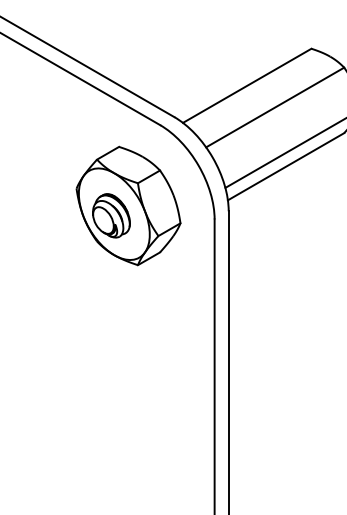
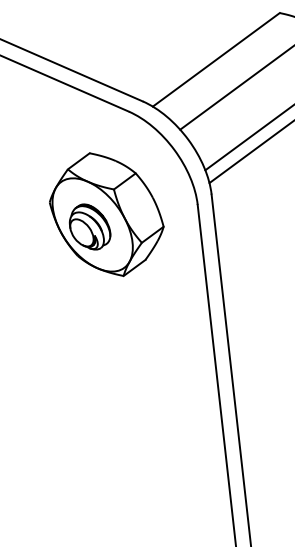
part: (128, 205) -> (106, 214), moved

